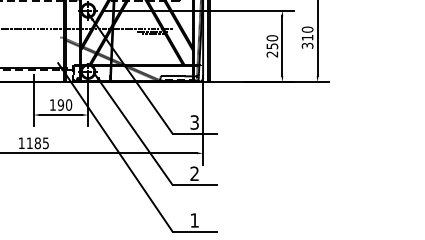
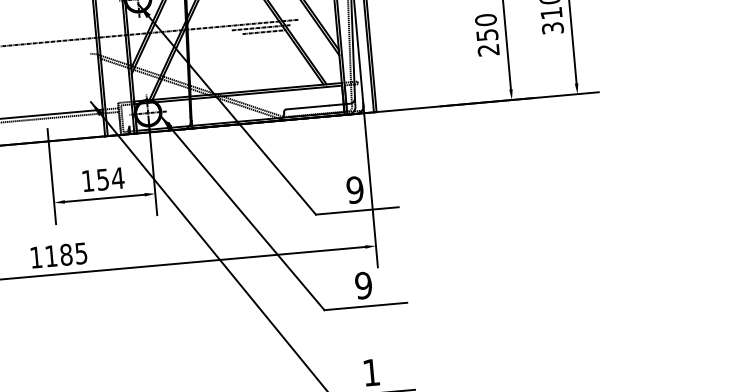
text: (64, 104) -> (109, 178), 190 -> 154
text: (194, 122) -> (354, 190), 3 -> 9
text: (194, 173) -> (363, 285), 2 -> 9

